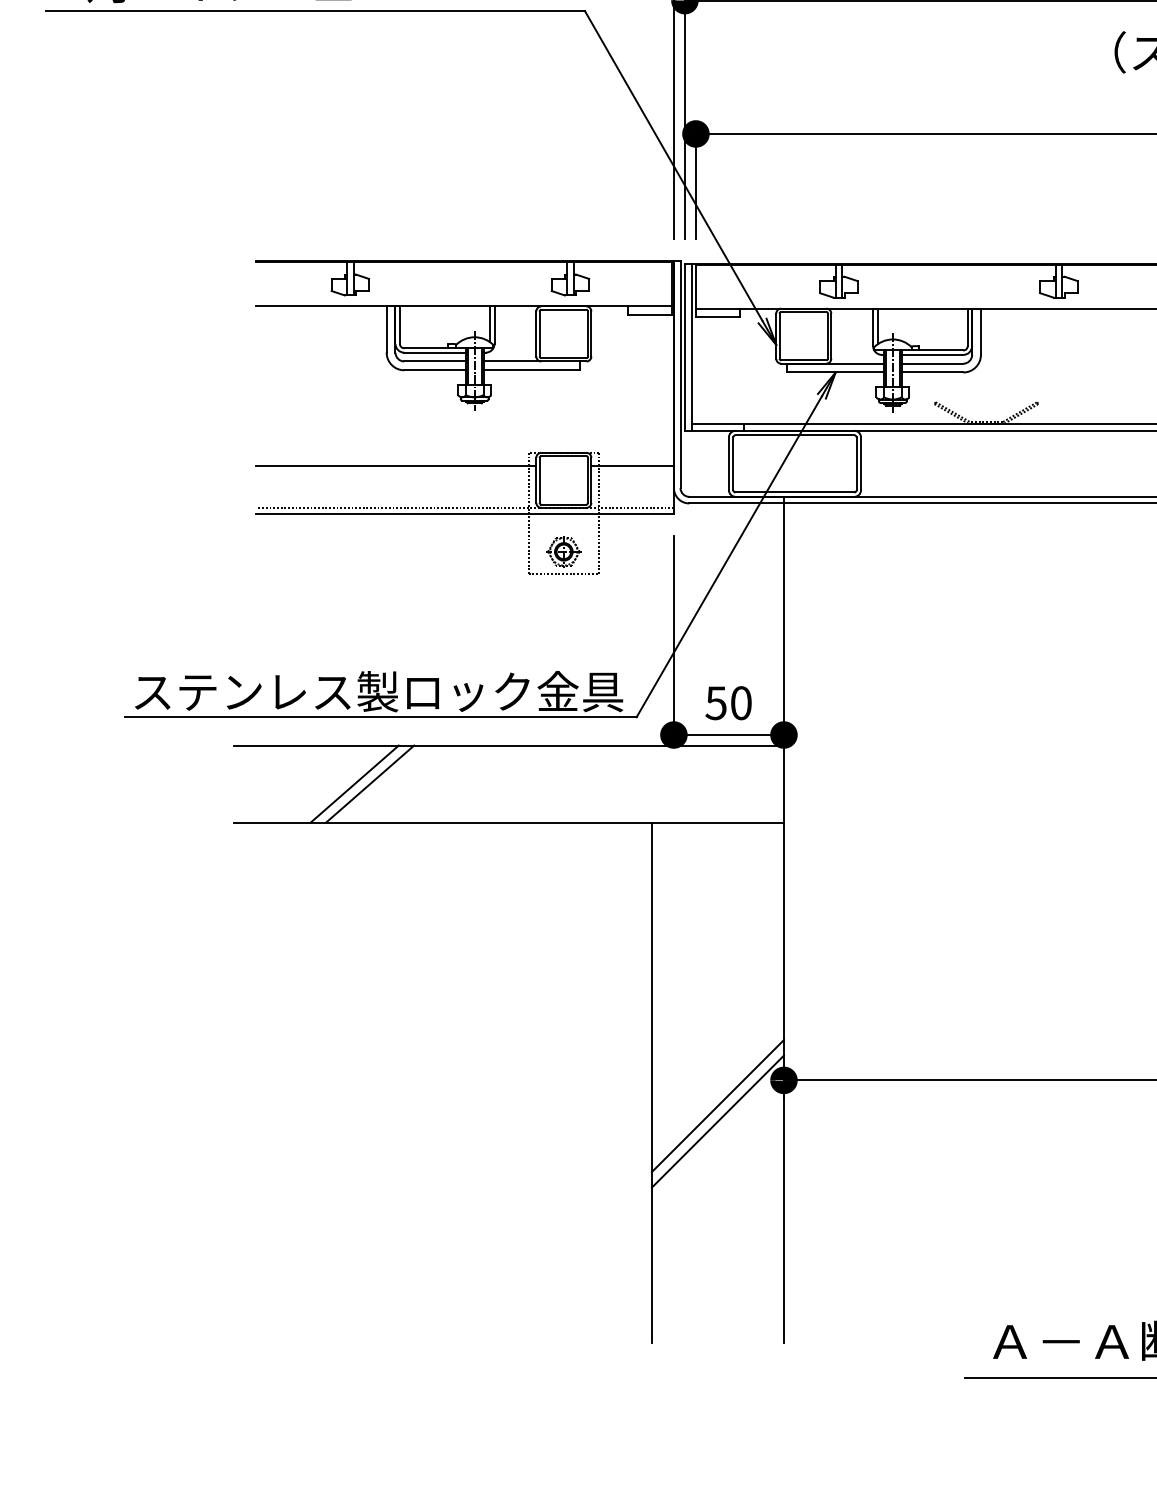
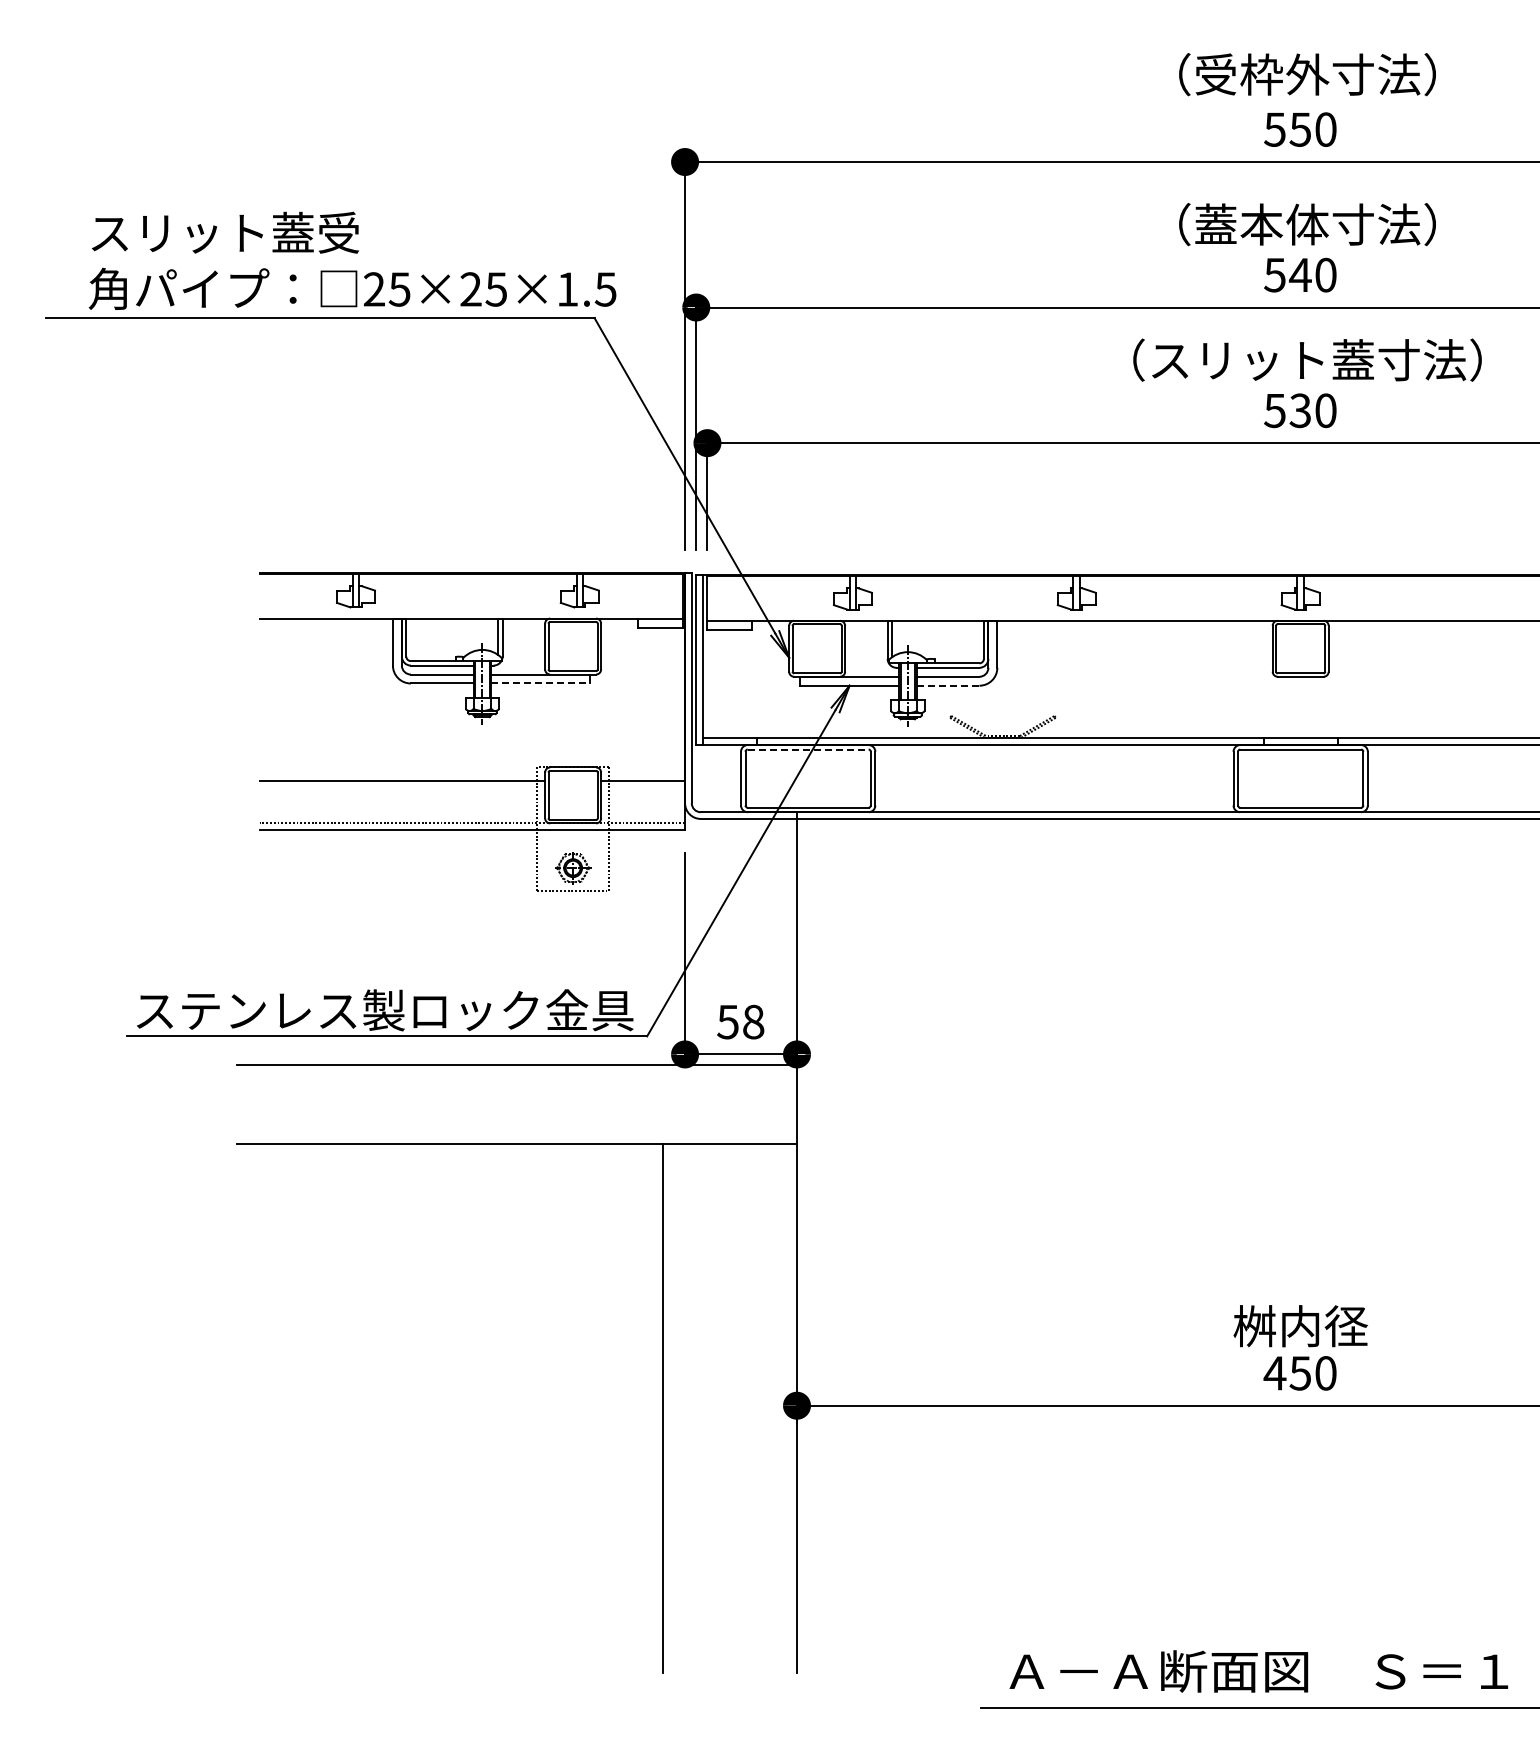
line: (532, 370) -> (541, 683), solid -> dashed
line: (931, 372) -> (947, 685), solid -> dashed
line: (795, 435) -> (808, 749), solid -> dashed
text: (741, 702) -> (753, 1021), 50 -> 58
line: (354, 784) -> (360, 1104), removed
line: (369, 784) -> (375, 1104), removed
line: (717, 1105) -> (729, 1431), removed
line: (717, 1121) -> (729, 1447), removed

